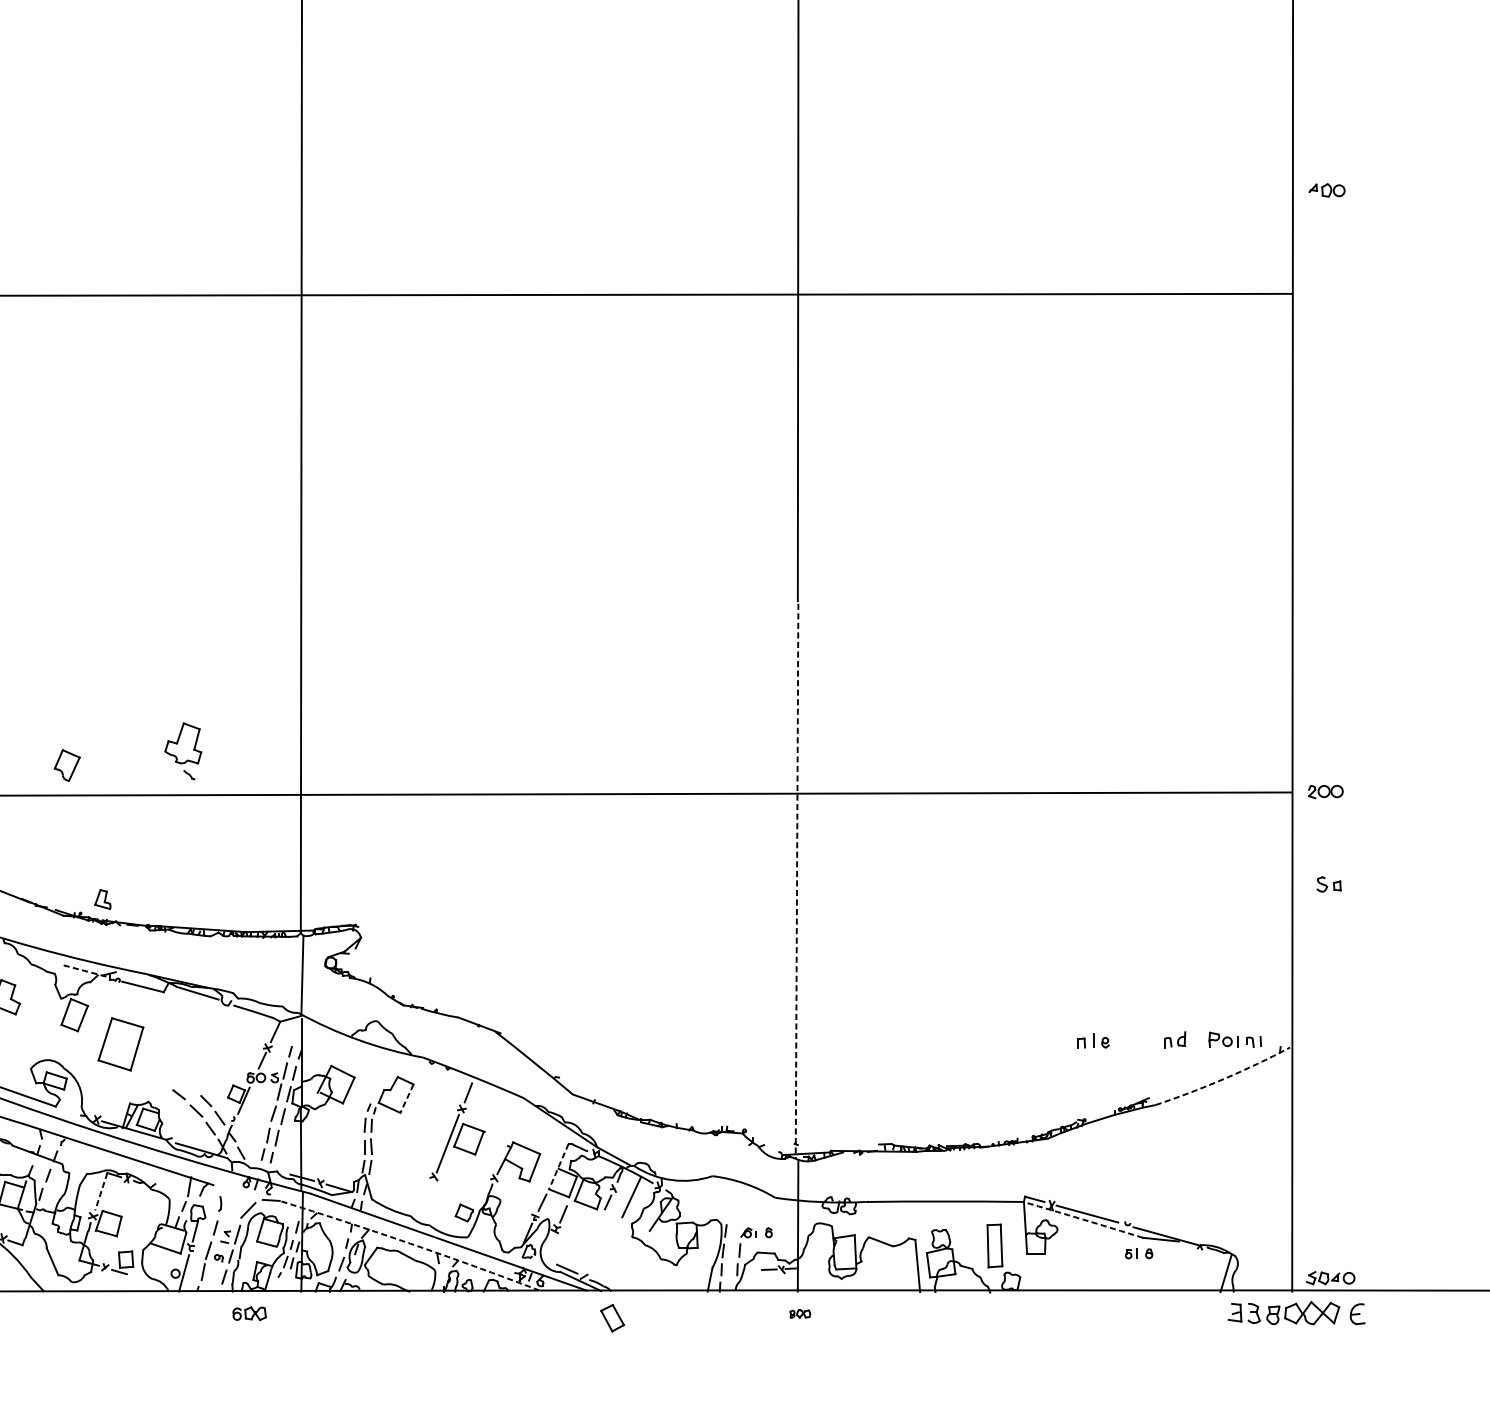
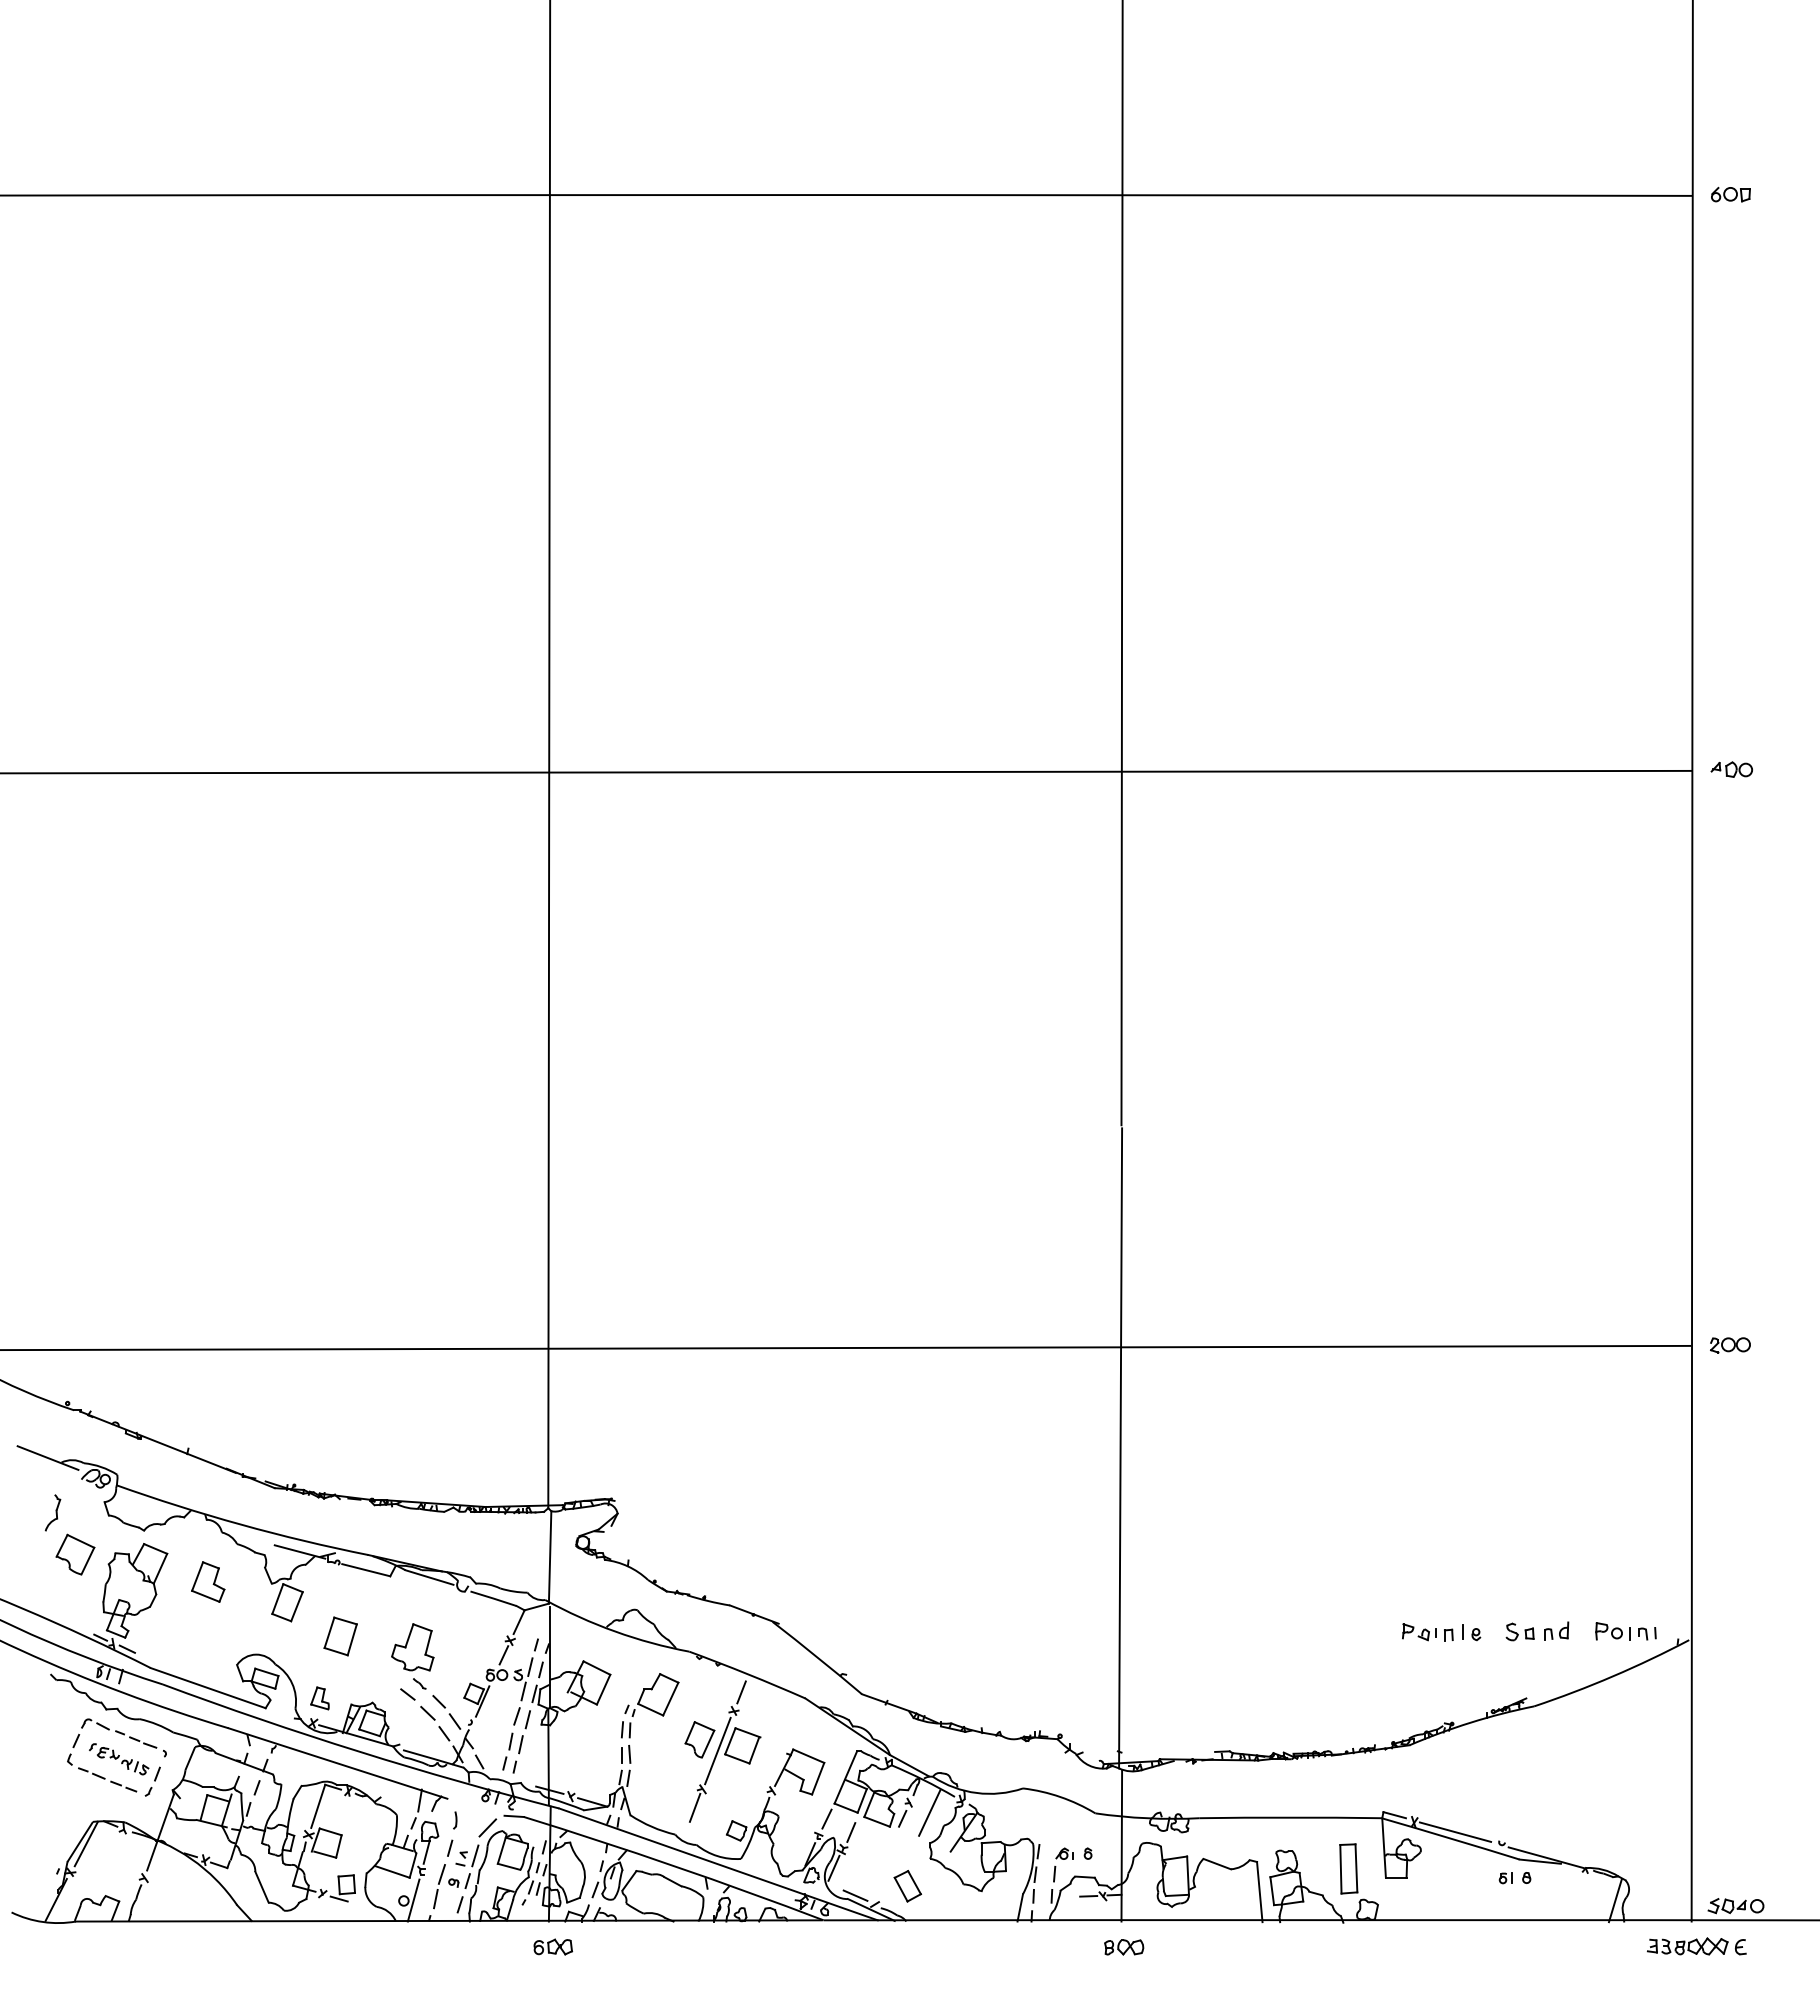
part: (1326, 190) -> (1731, 769), moved
part: (183, 751) -> (412, 1656), moved
part: (66, 765) -> (699, 1739), moved
line: (796, 881) -> (1120, 1448), dashed -> solid
part: (1328, 884) -> (1519, 1631), moved
part: (102, 899) -> (319, 1698), moved
line: (85, 971) -> (300, 1552), dashed -> solid
part: (1056, 1040) -> (1419, 1632), added
part: (120, 1044) -> (340, 1636), size x0.62
arc: (1224, 1079) -> (1613, 1676), dashed -> solid
line: (406, 1099) -> (670, 1699), dashed -> solid
line: (558, 1166) -> (845, 1777), dashed -> solid
line: (101, 1191) -> (318, 1806), dashed -> solid
line: (427, 1192) -> (694, 1807), added
arc: (1083, 1219) -> (1450, 1838), dashed -> solid
arc: (410, 1243) -> (674, 1866), dashed -> solid
line: (548, 1244) -> (833, 1867), added
part: (249, 1313) -> (553, 1946), moved
part: (1296, 1313) -> (1696, 1946), size x0.62
part: (800, 1314) -> (1124, 1947), size x1.67
part: (612, 1318) -> (907, 1886), moved

